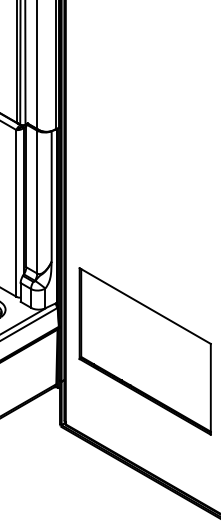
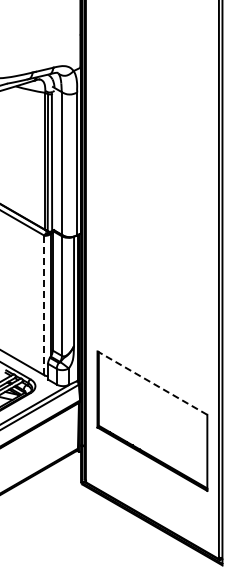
line: (16, 213) -> (44, 305), solid -> dashed
line: (145, 305) -> (152, 382), solid -> dashed

